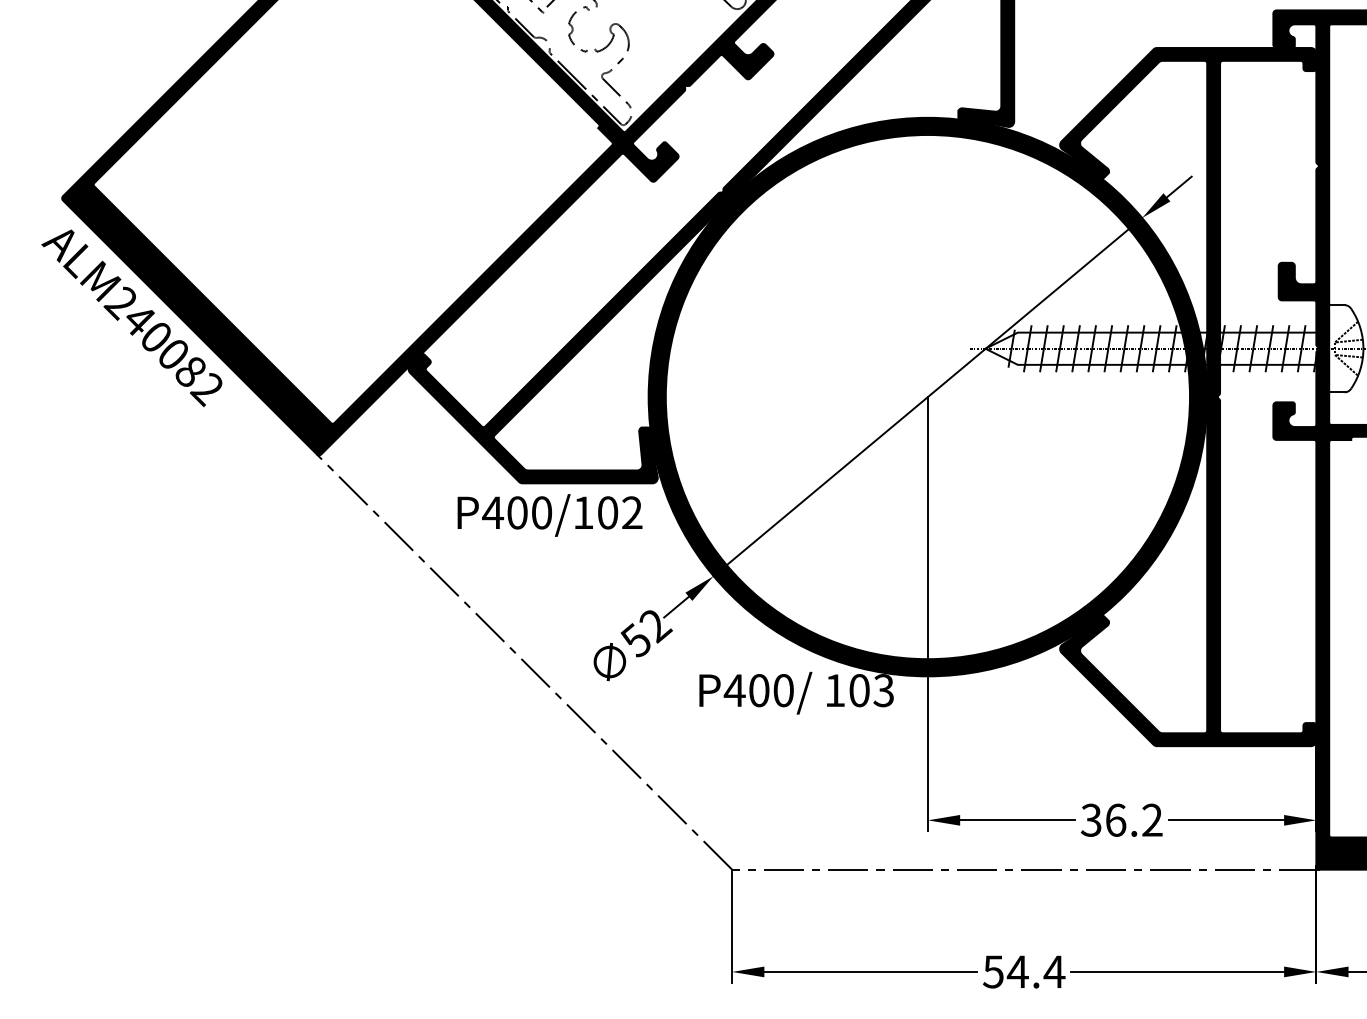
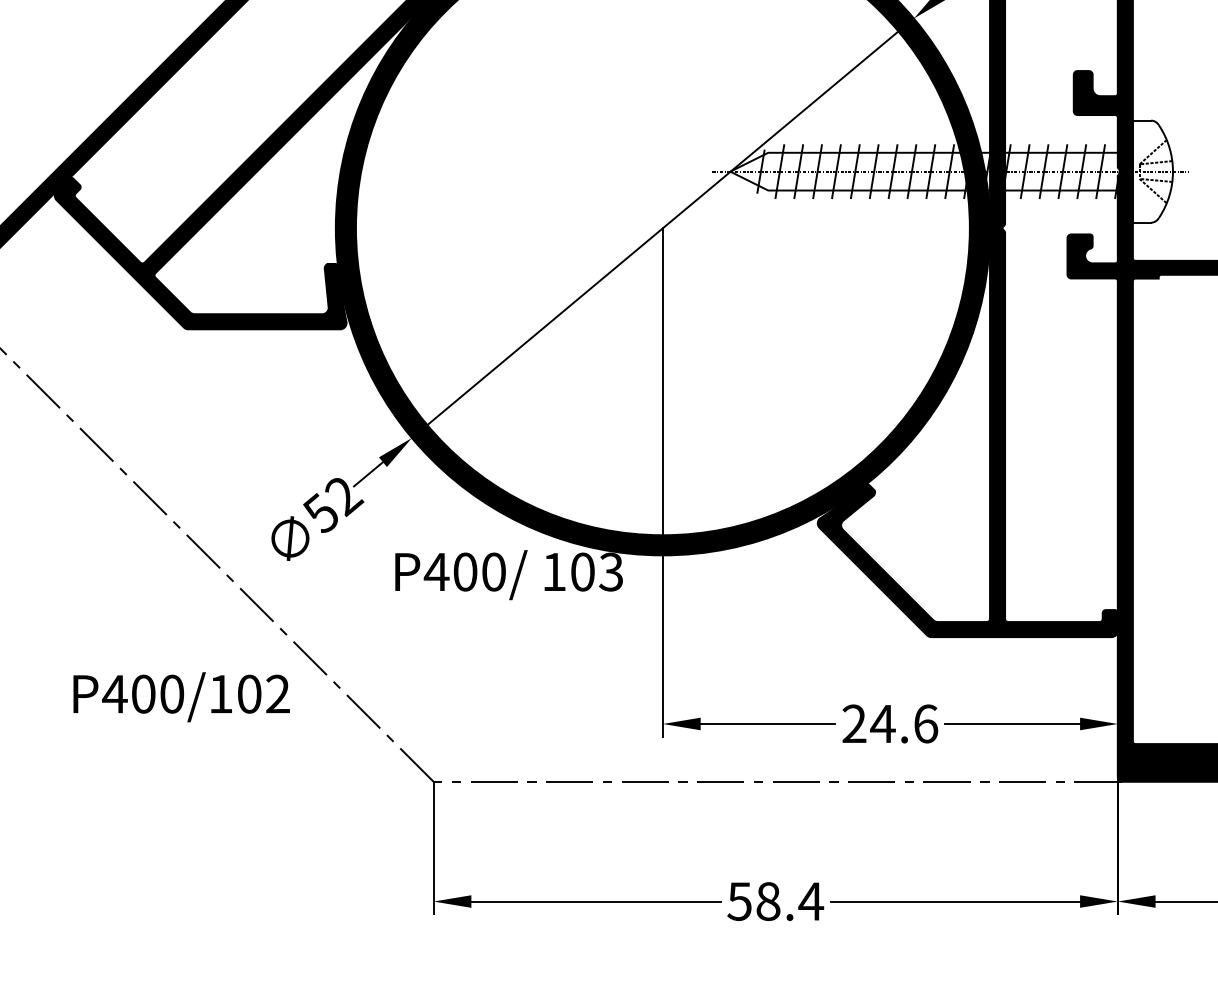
text: (549, 515) -> (181, 697), moved
text: (1121, 819) -> (889, 723), 36.2 -> 24.6
text: (1017, 971) -> (767, 901), 54.4 -> 58.4

